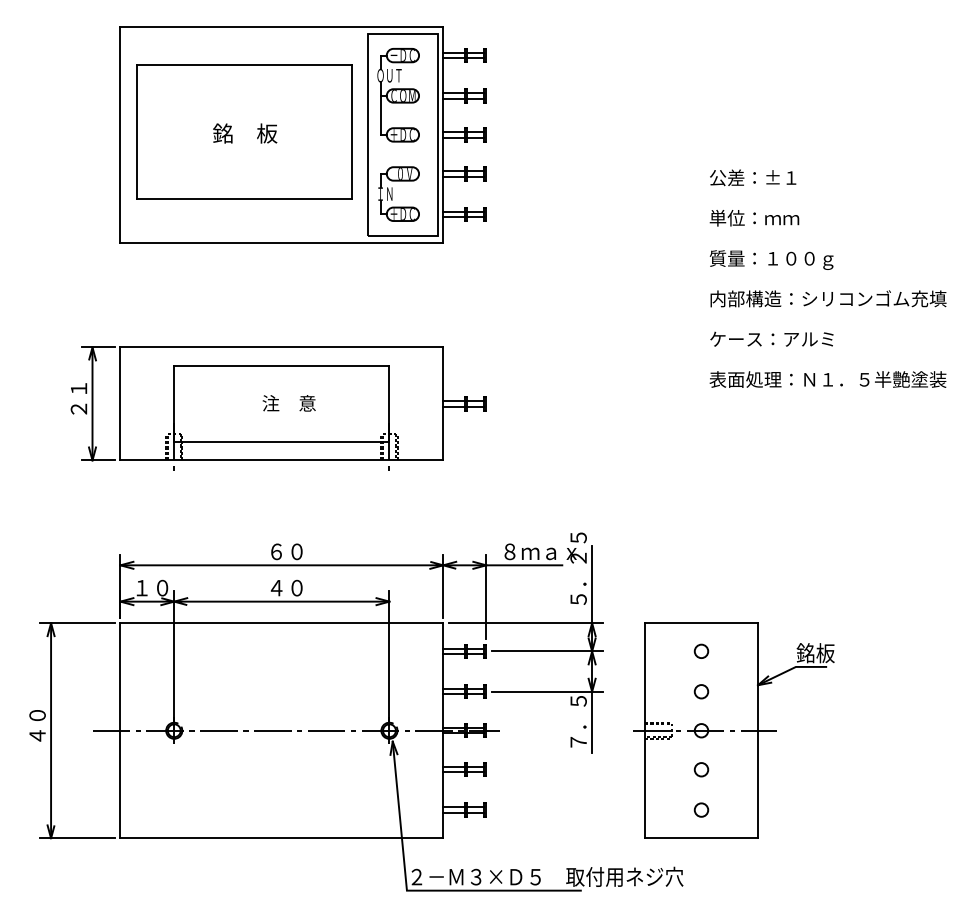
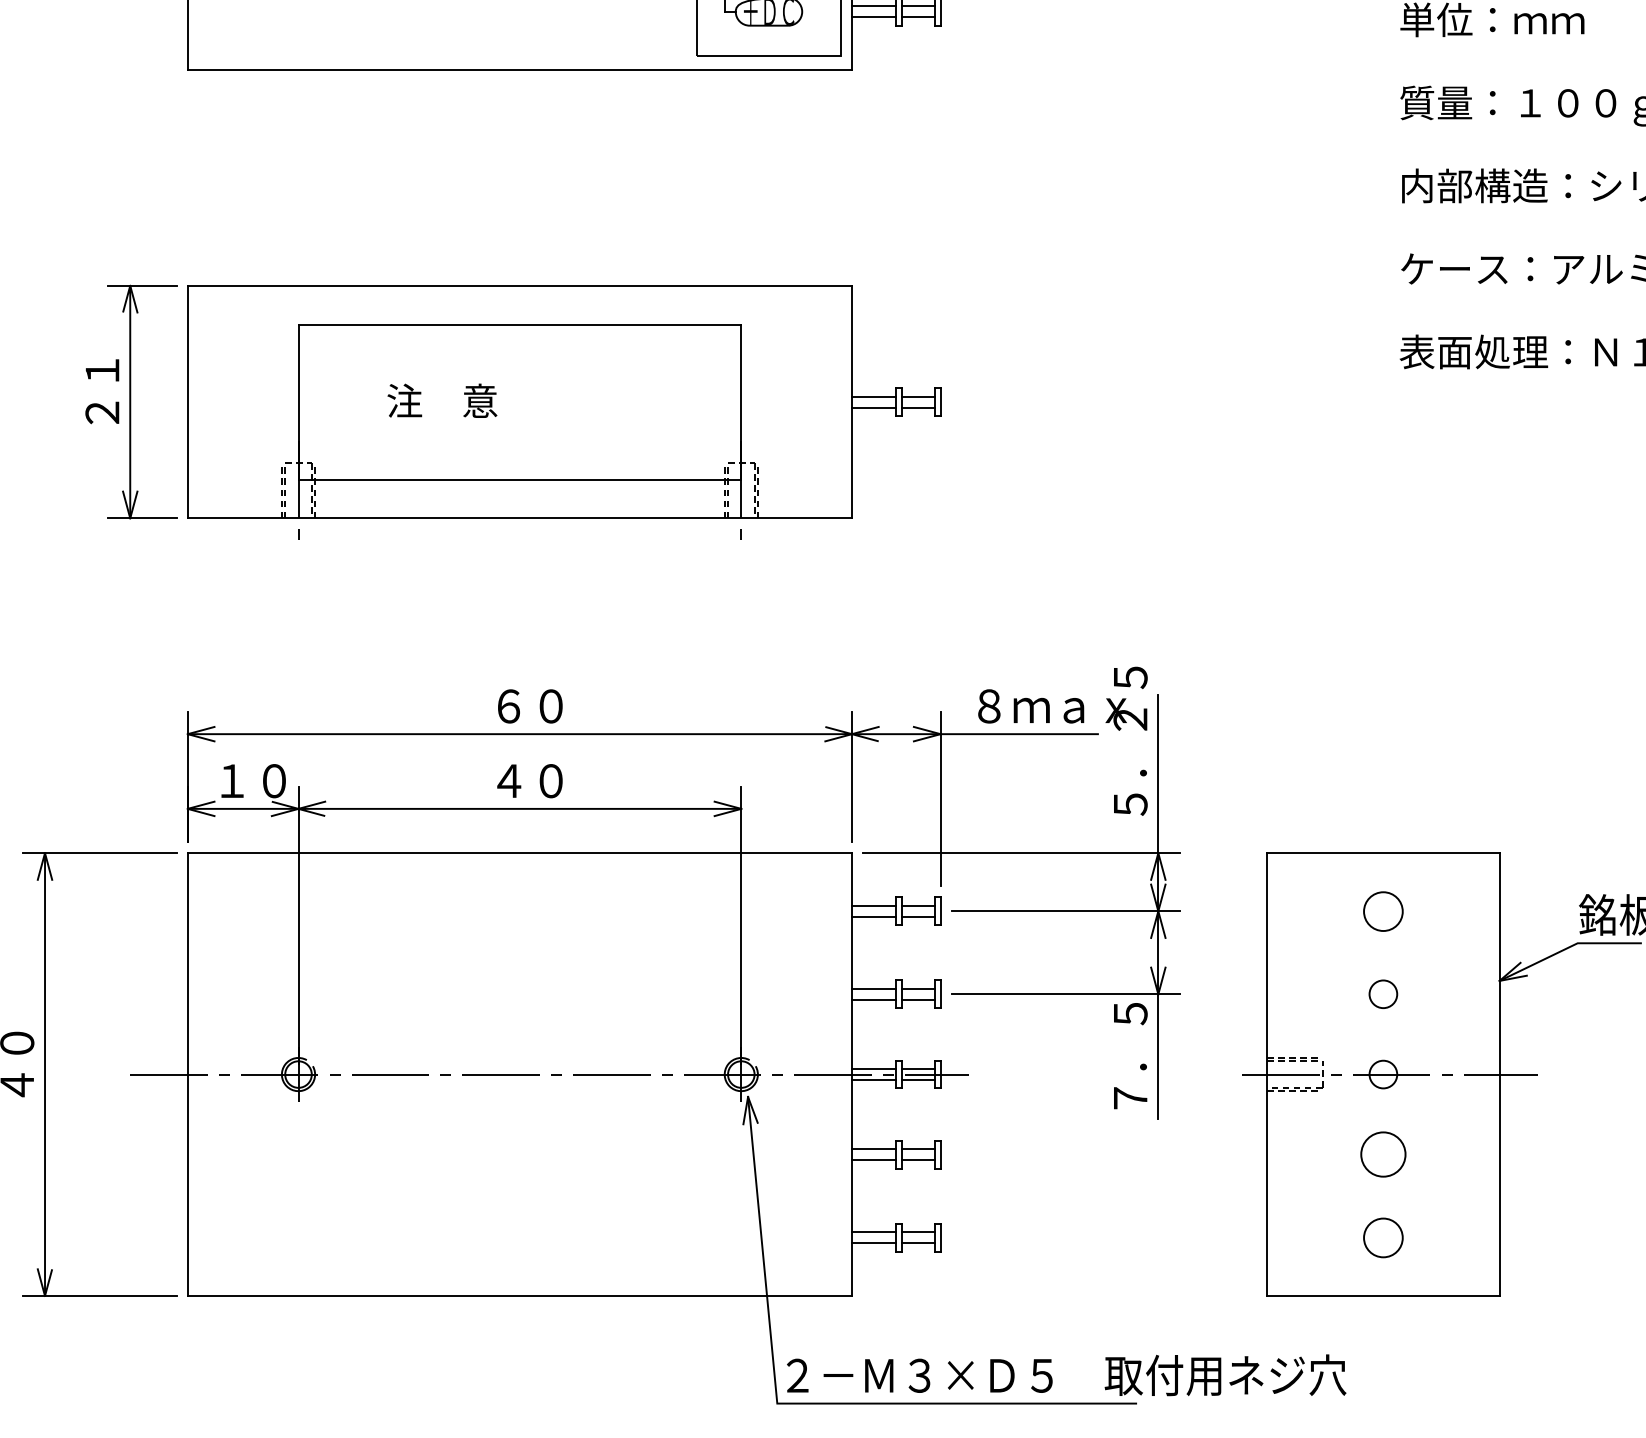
text: (288, 403) -> (440, 401), moved
circle: (701, 650) -> (1383, 909), size x1.4
circle: (701, 769) -> (1383, 1154), size x1.6
circle: (701, 809) -> (1383, 1236), size x1.4

